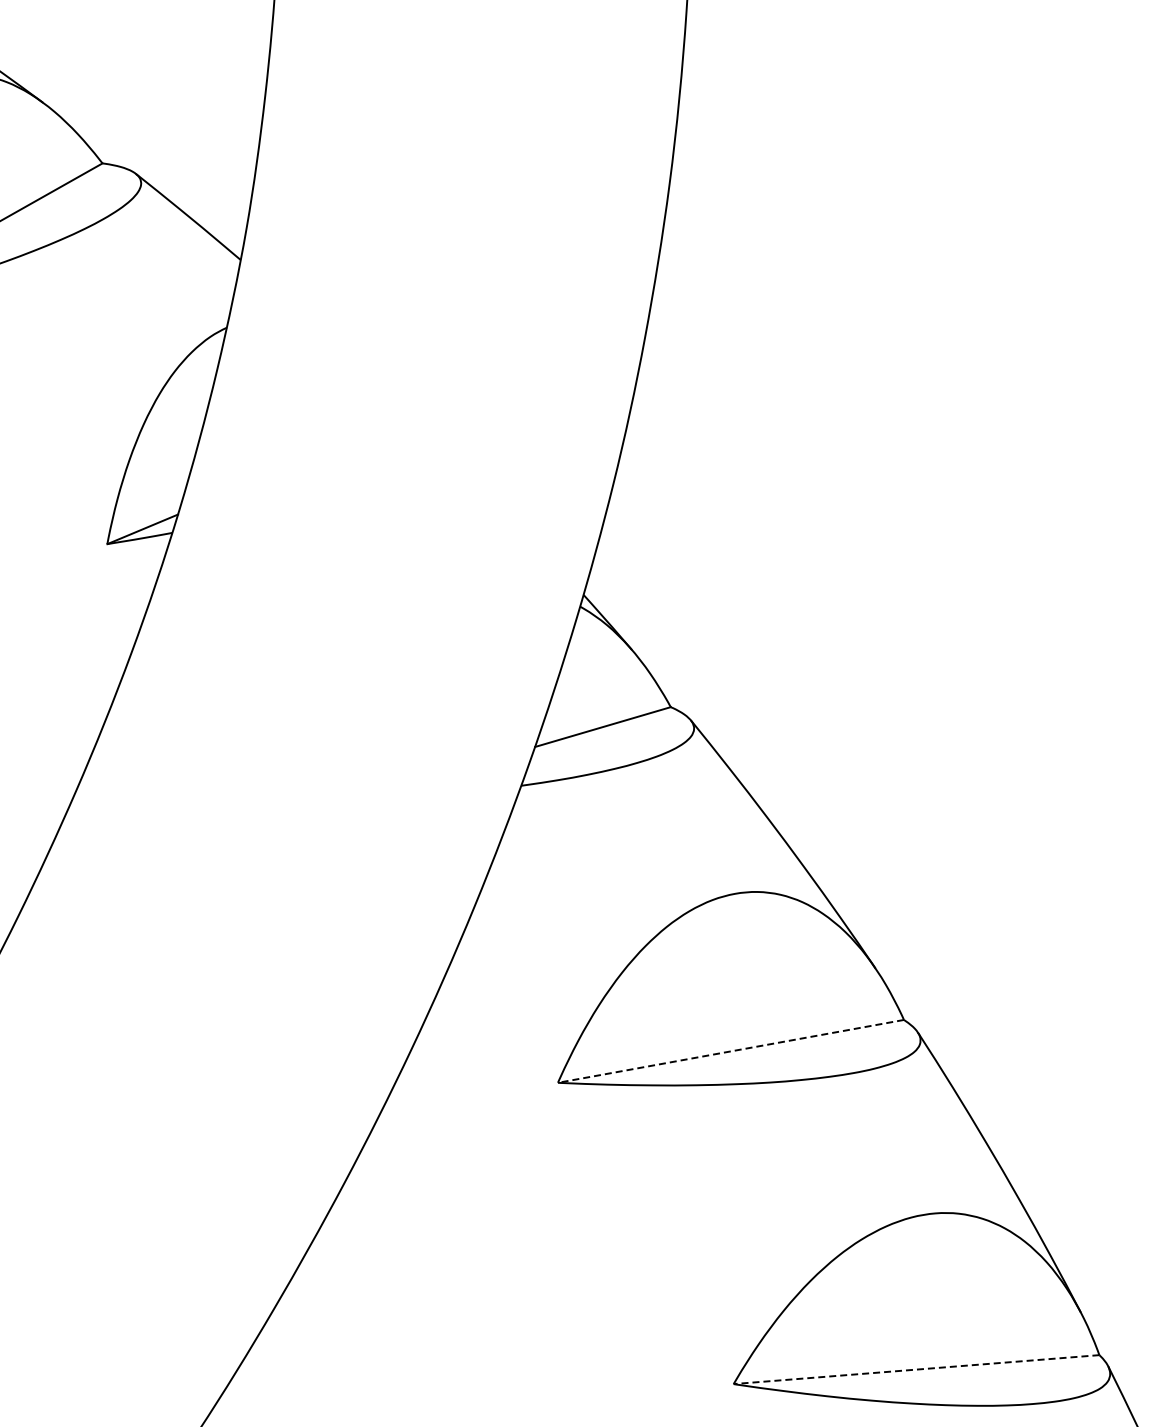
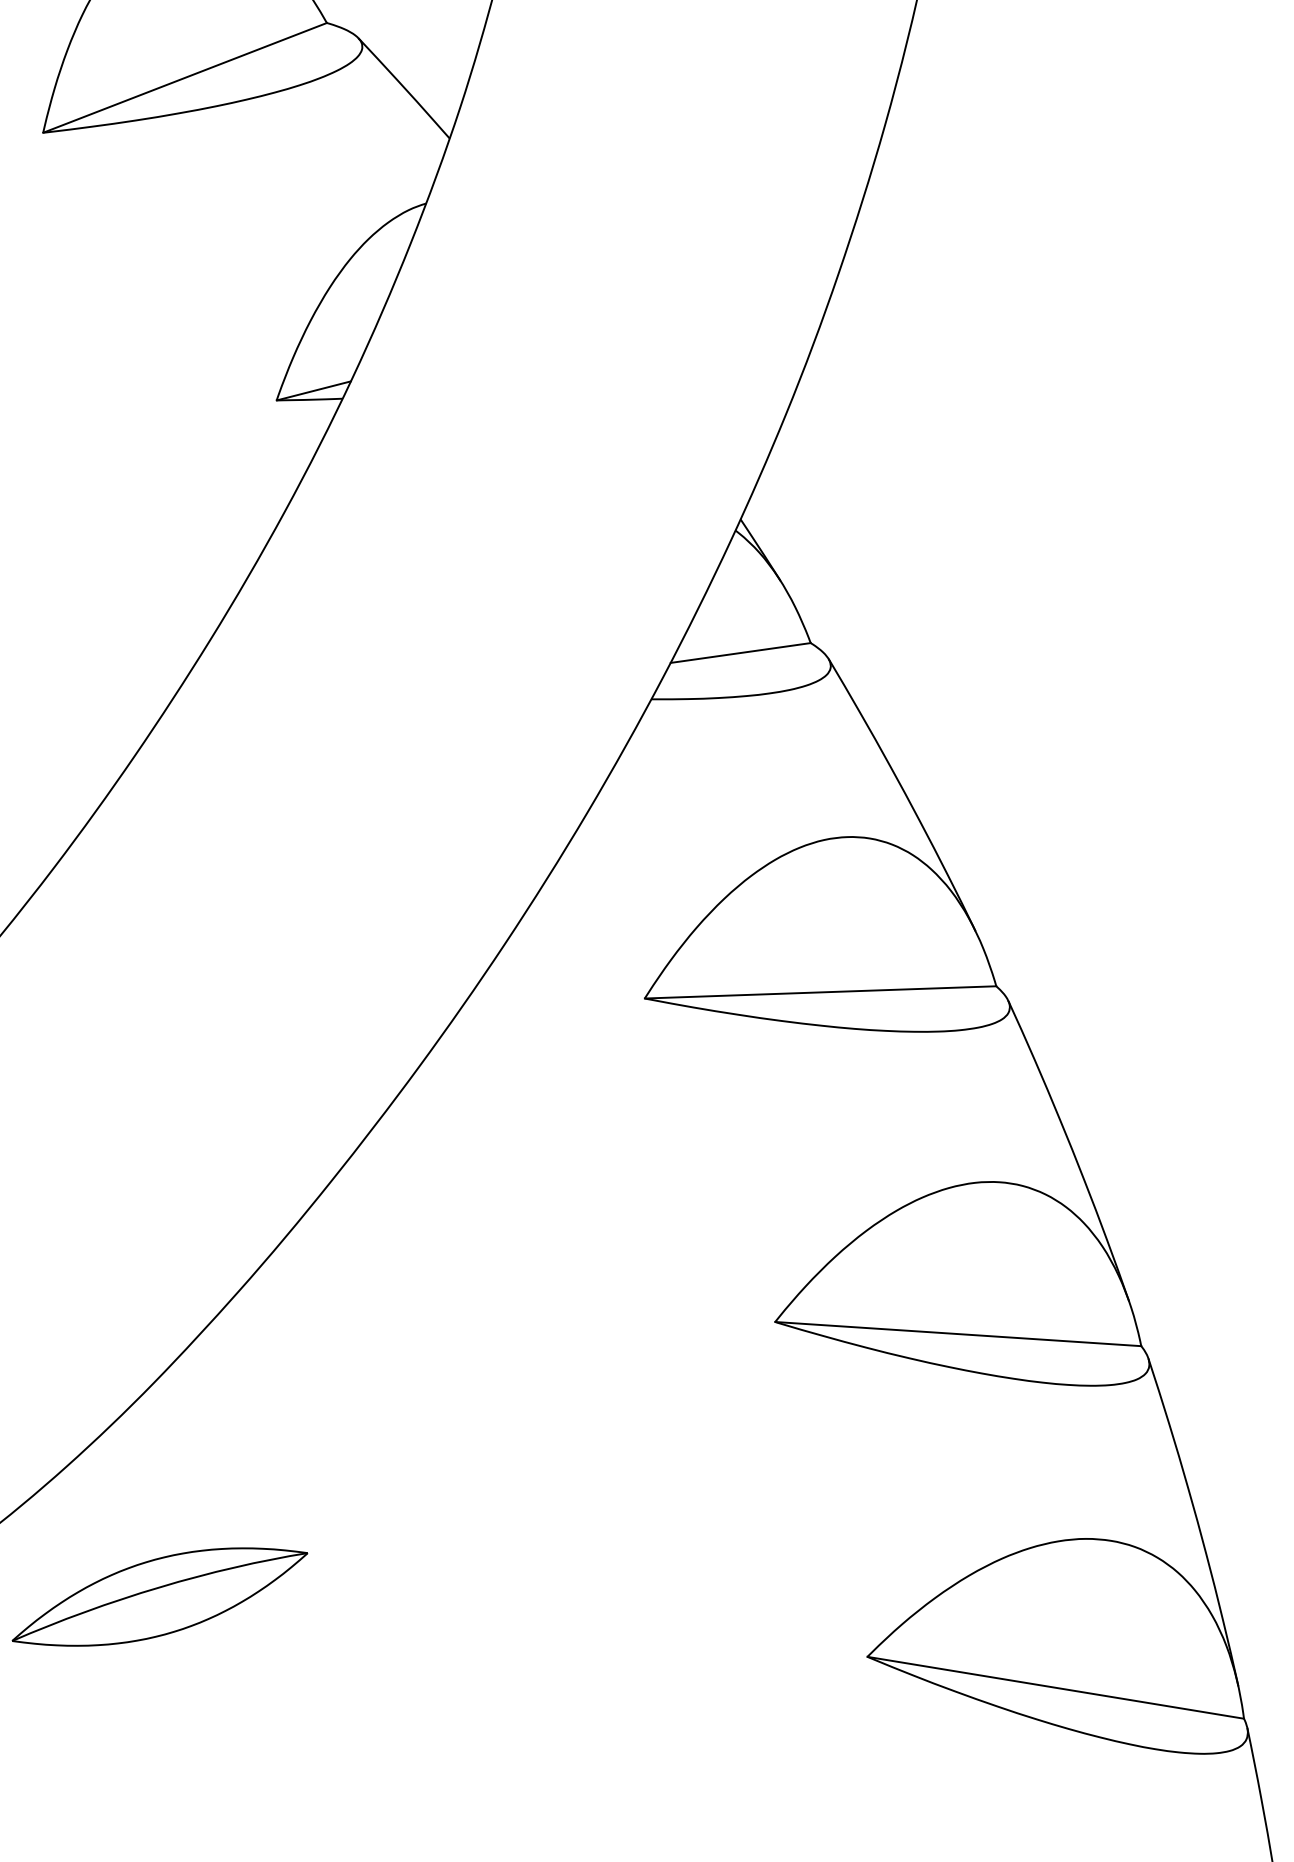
line: (730, 1051) -> (820, 992), dashed -> solid
line: (915, 1370) -> (957, 1334), dashed -> solid

